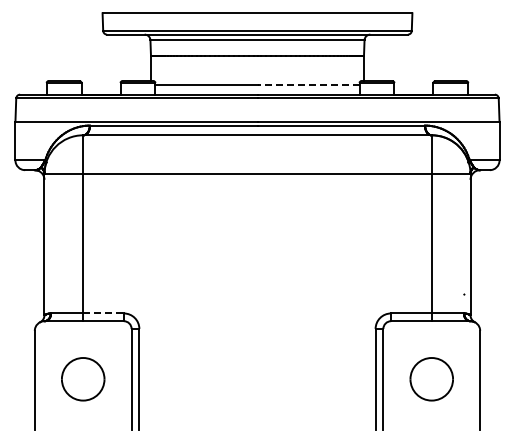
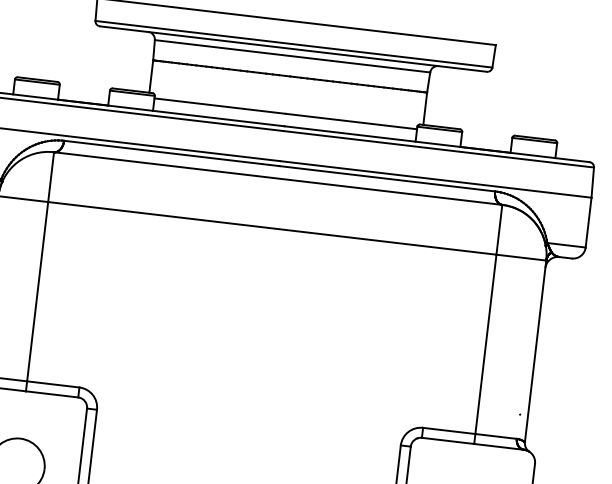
line: (308, 84) -> (351, 120), dashed -> solid
line: (104, 313) -> (54, 384), dashed -> solid

